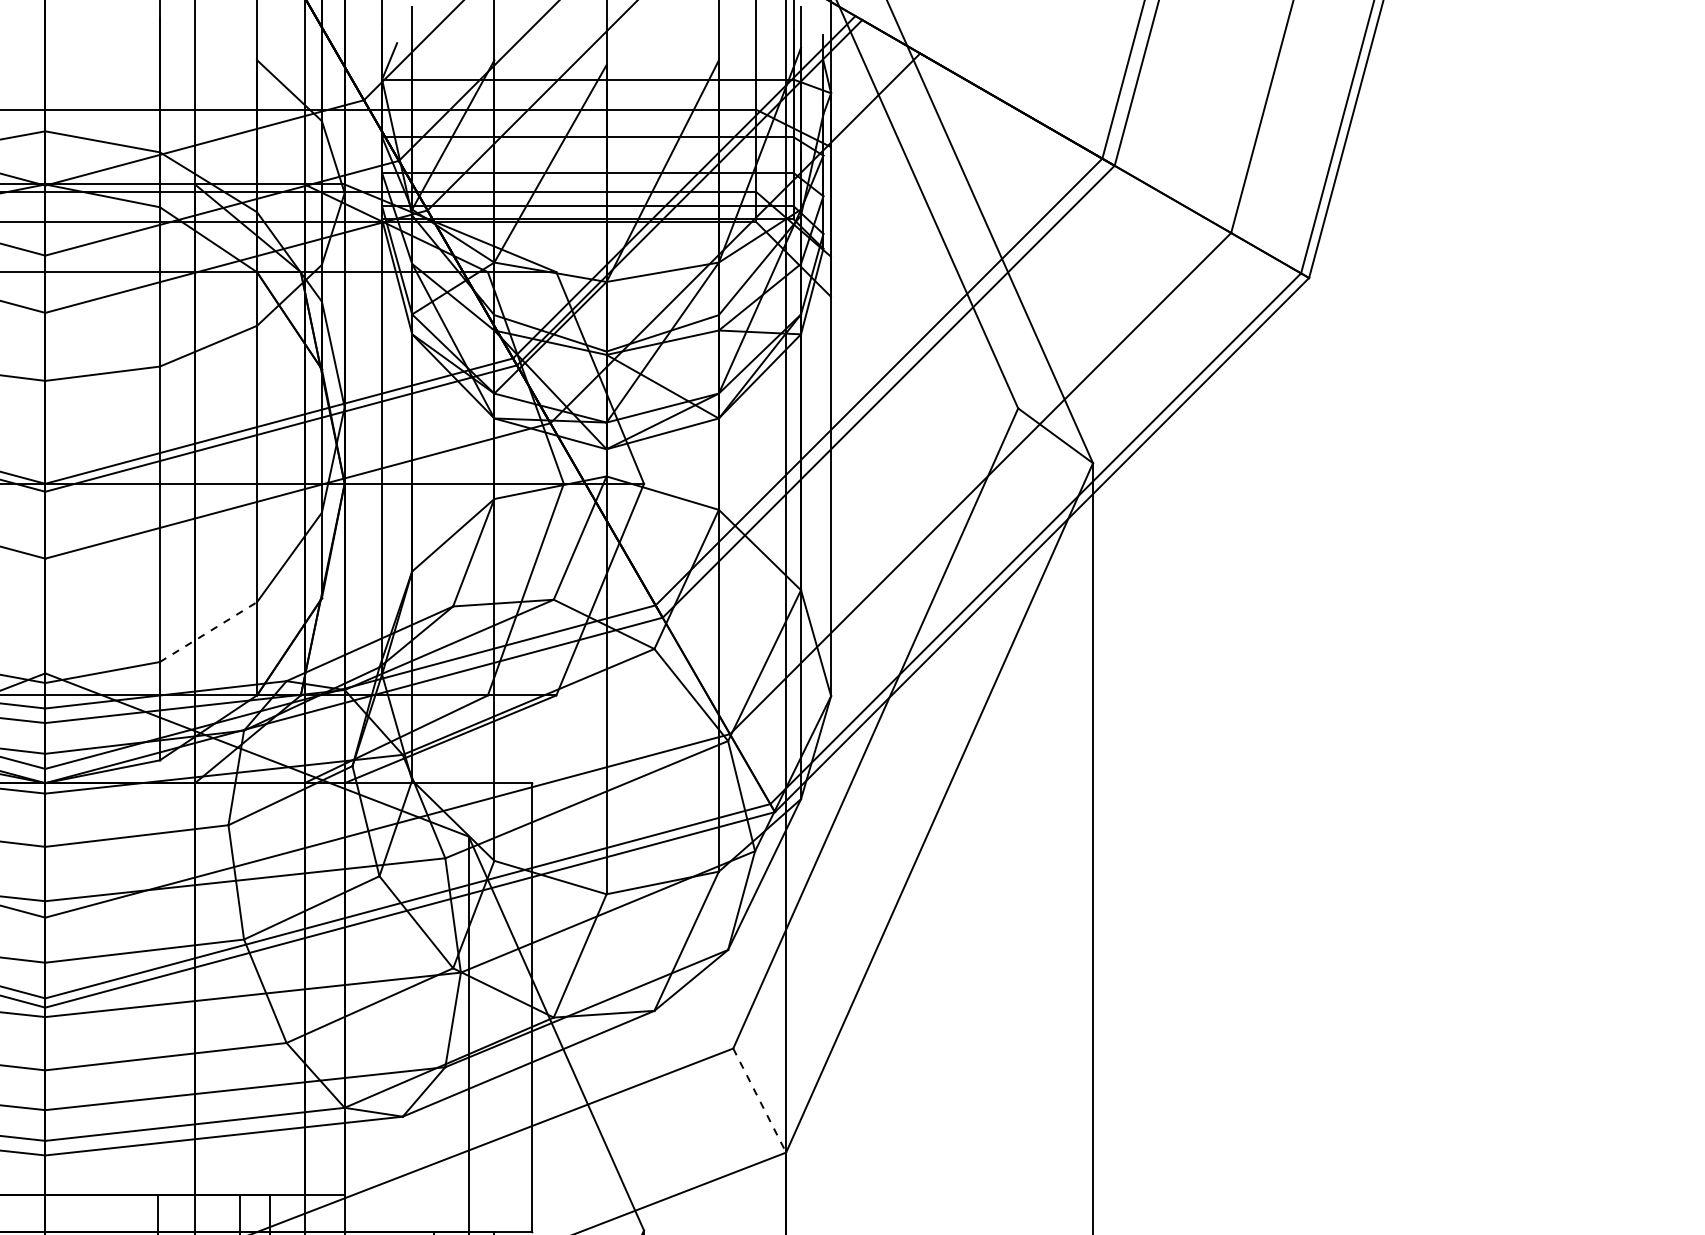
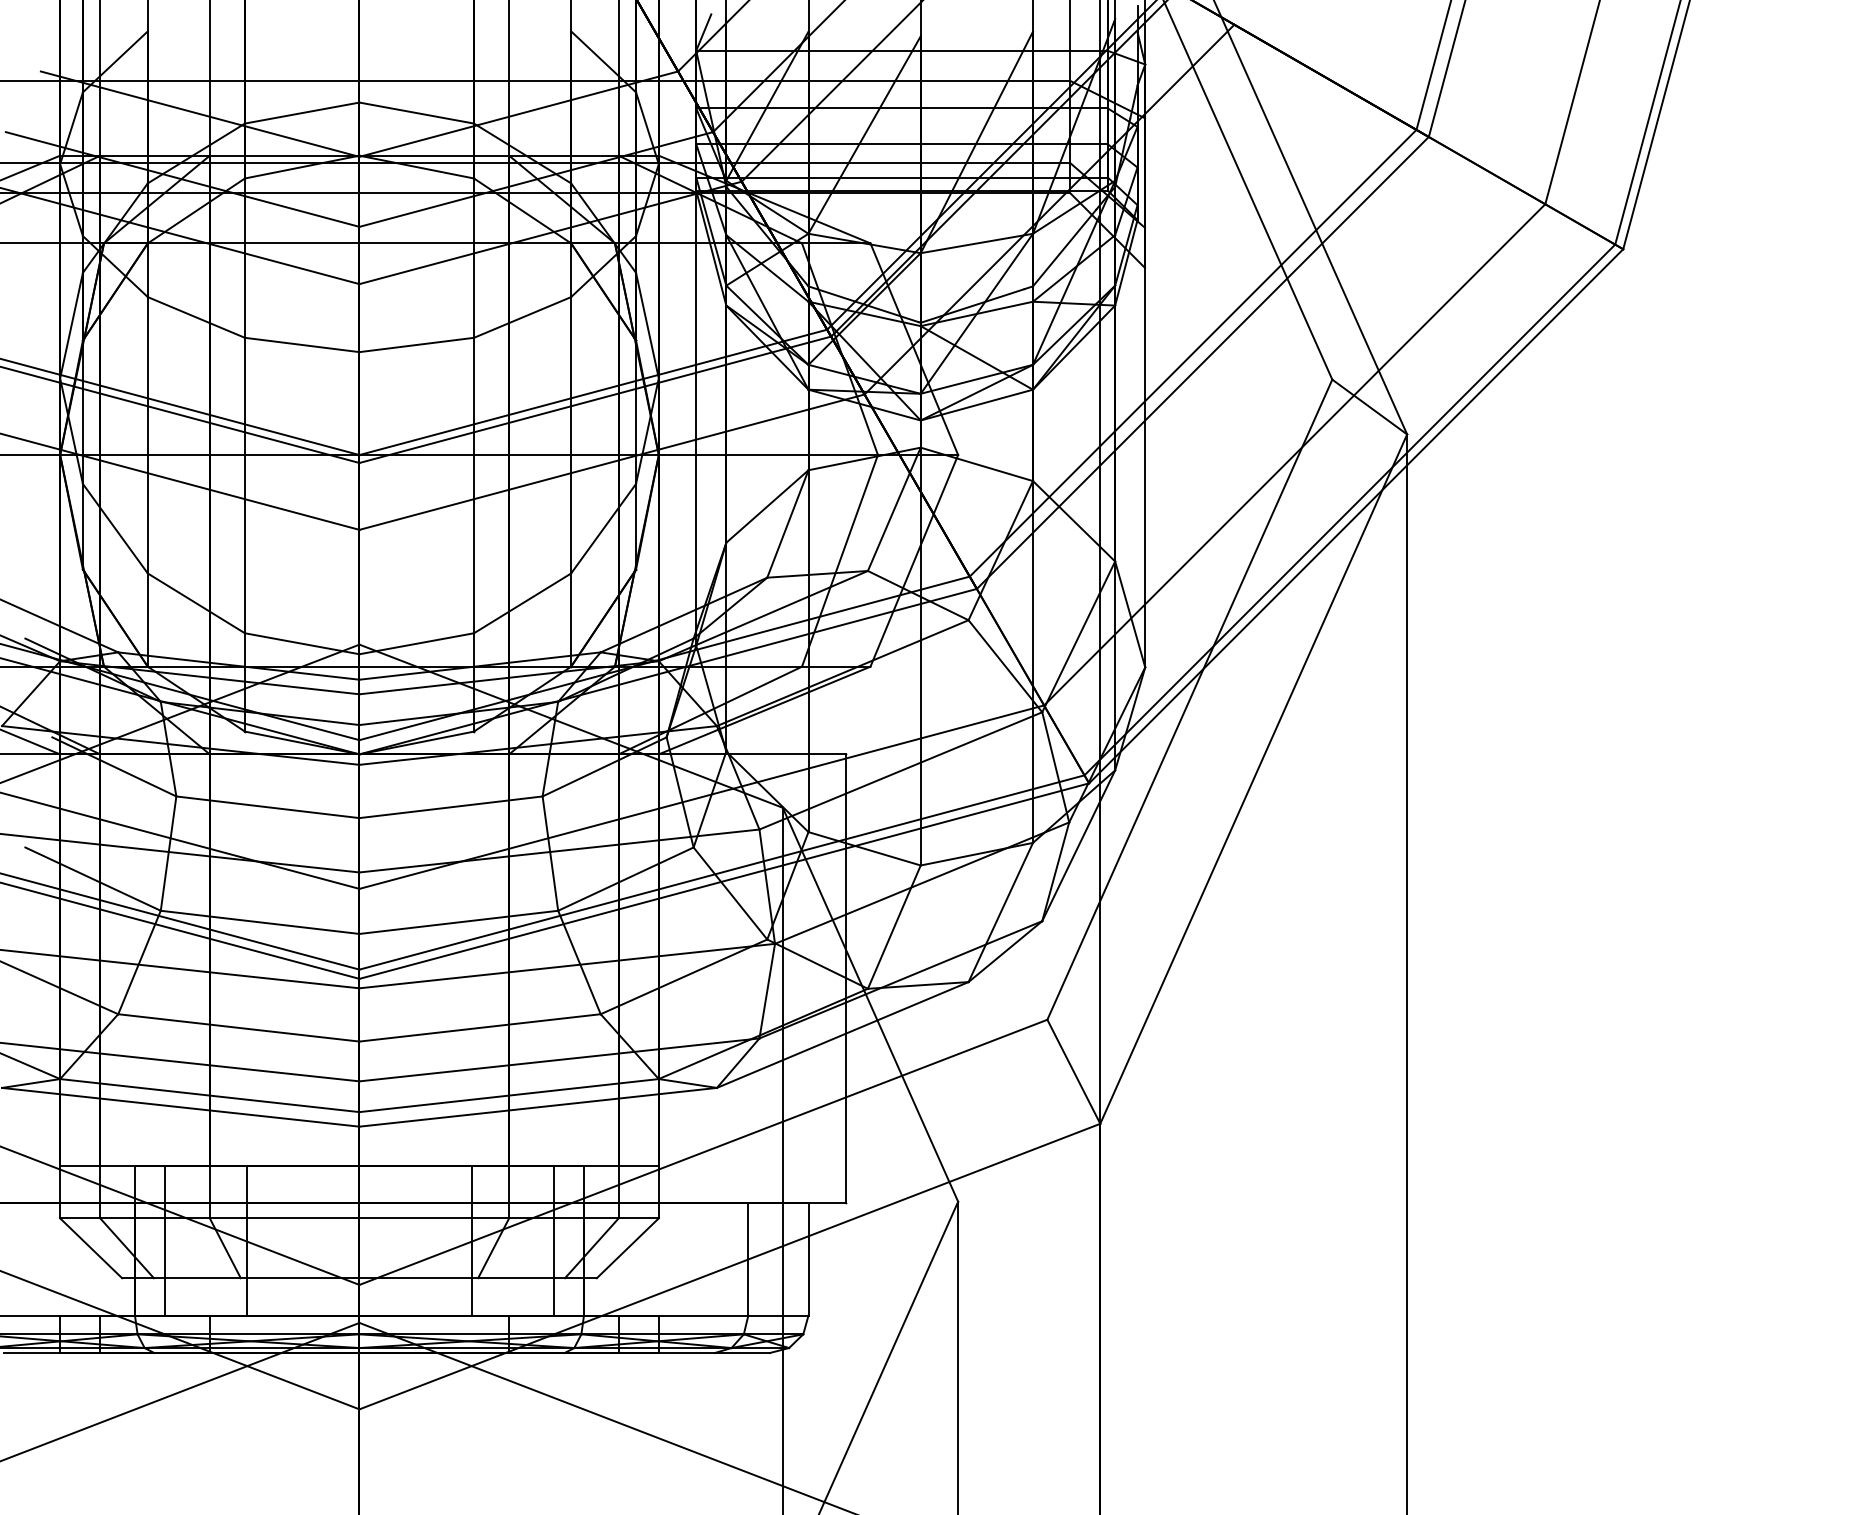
line: (209, 632) -> (523, 603), dashed -> solid
line: (760, 1101) -> (1074, 1072), dashed -> solid

